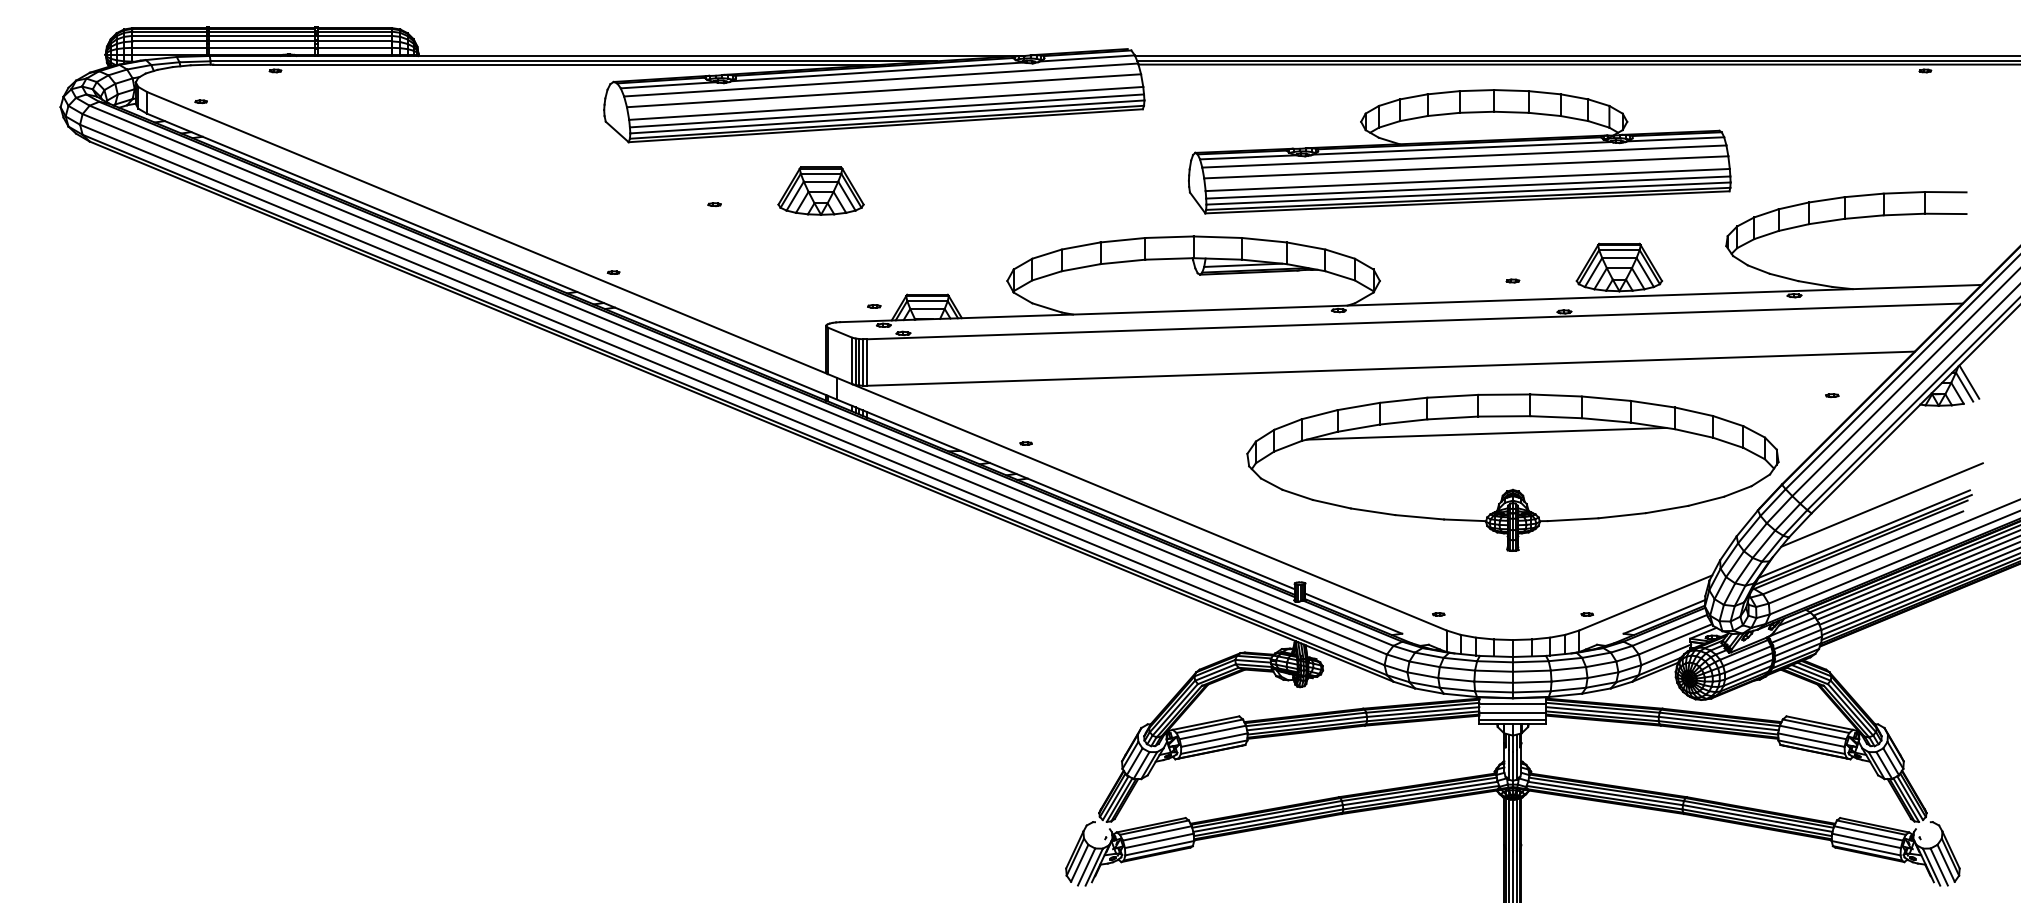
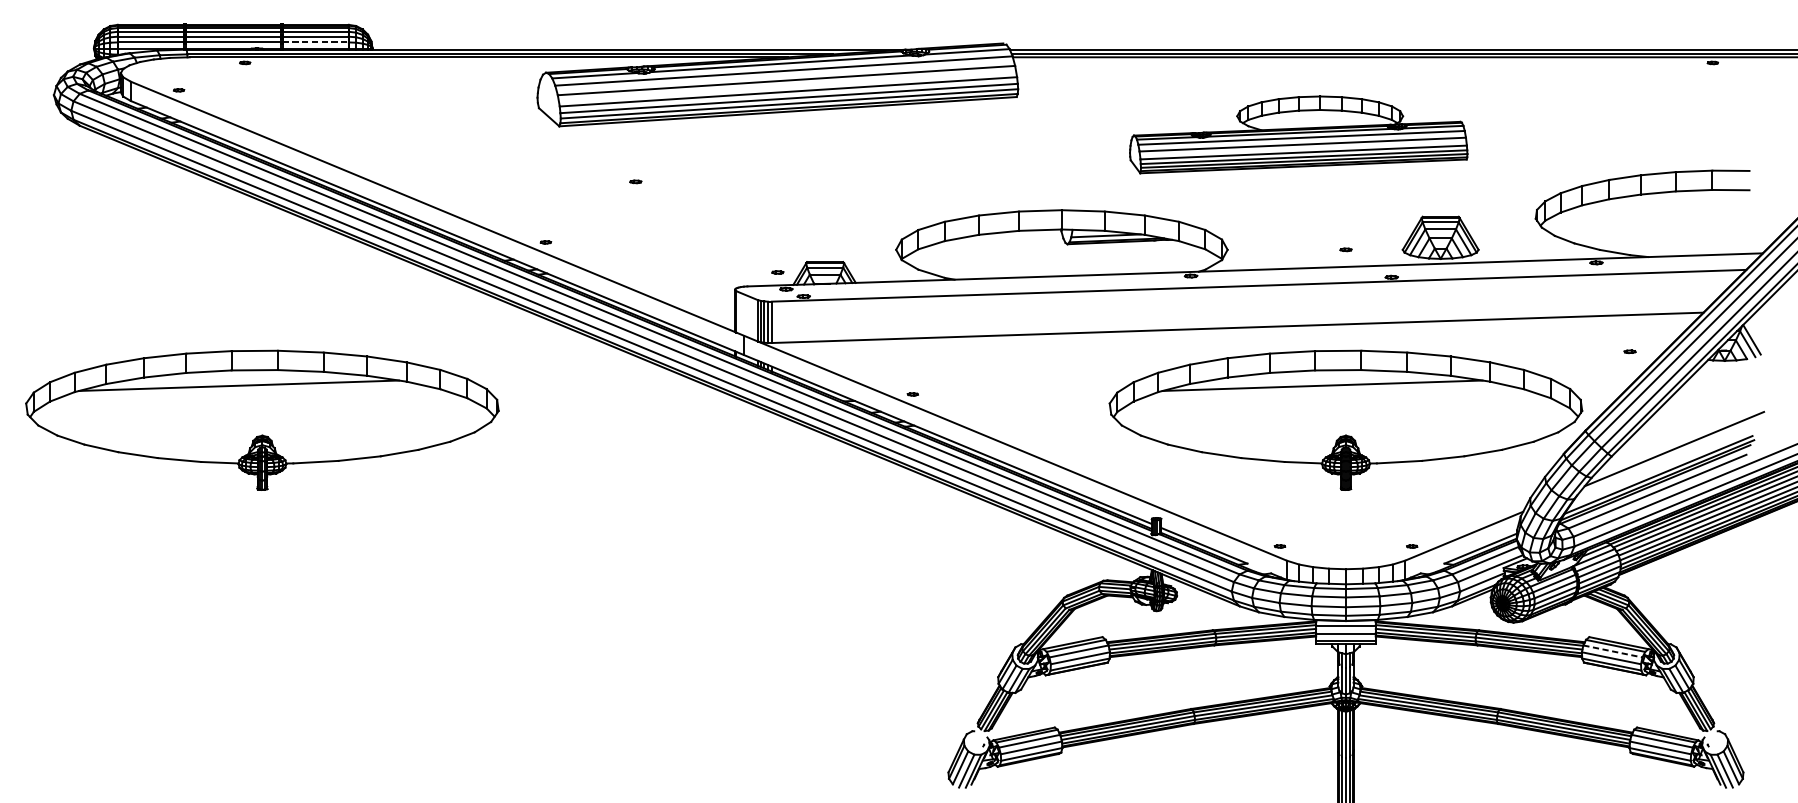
line: (355, 47) -> (316, 42), solid -> dashed
part: (1459, 151) -> (1298, 134), size x0.7
part: (820, 190) -> (729, 169), removed
part: (294, 472) -> (262, 420), added
line: (1812, 732) -> (1612, 651), solid -> dashed

